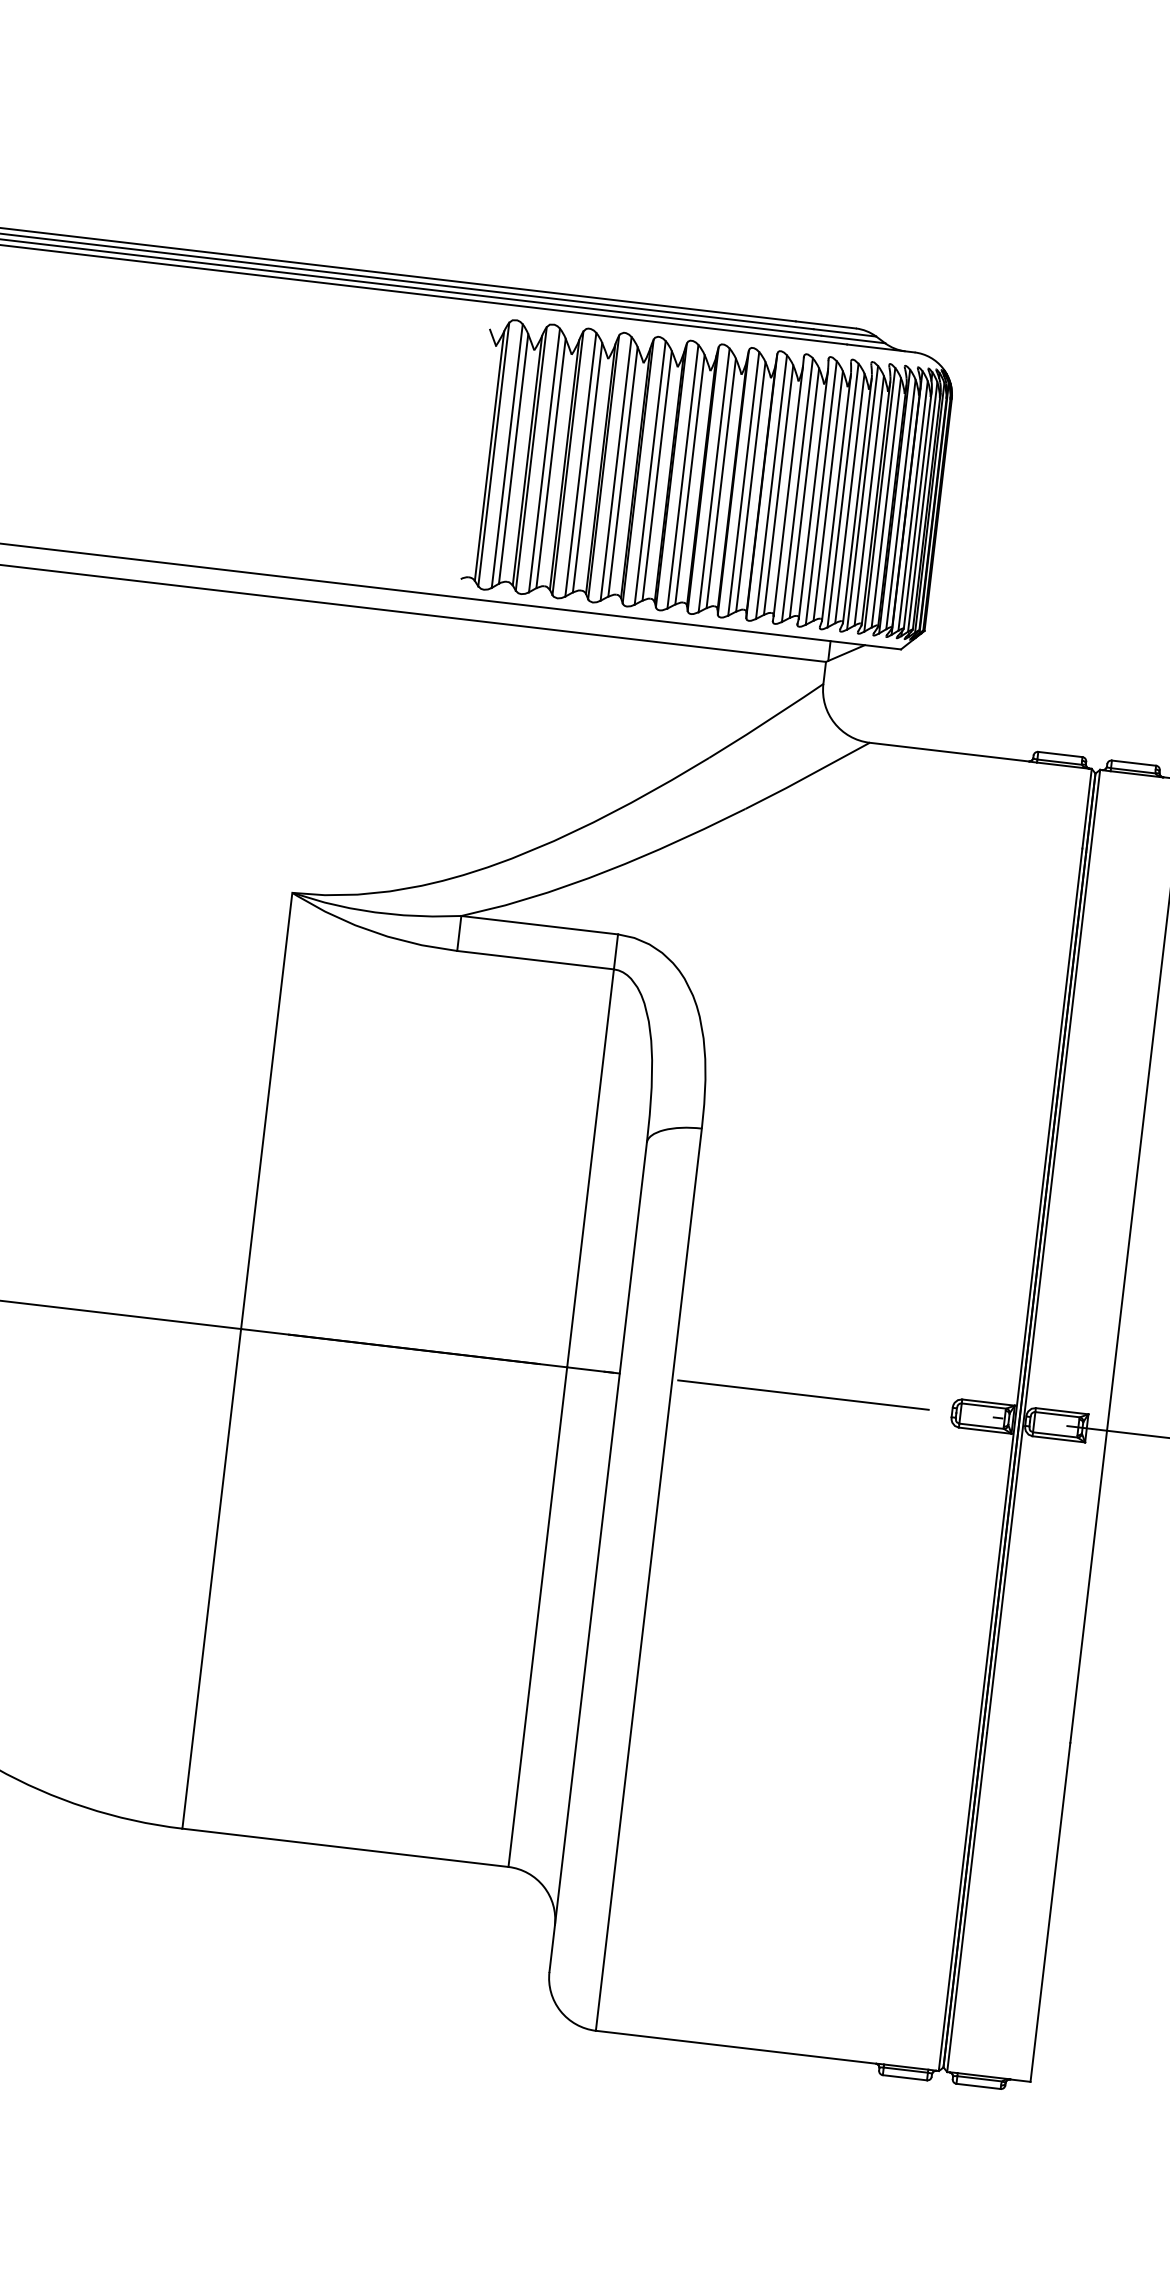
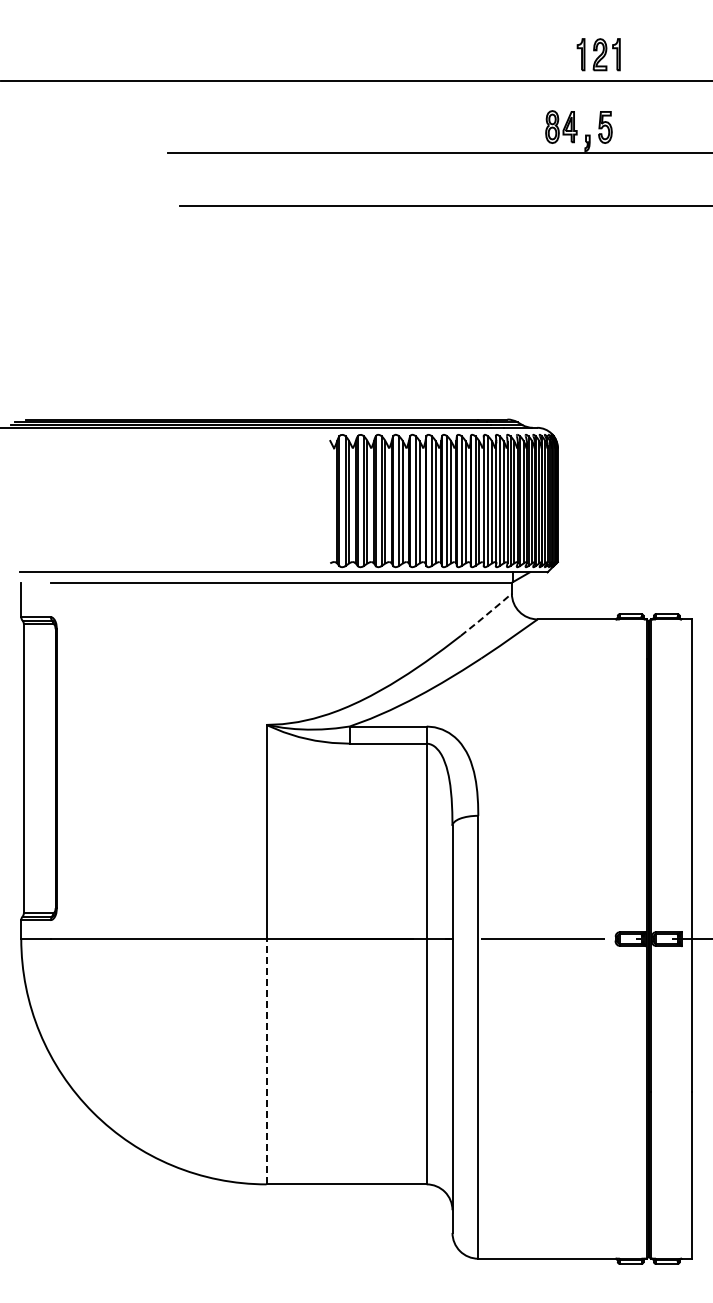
line: (766, 720) -> (486, 614), solid -> dashed
line: (211, 1578) -> (266, 1061), solid -> dashed

